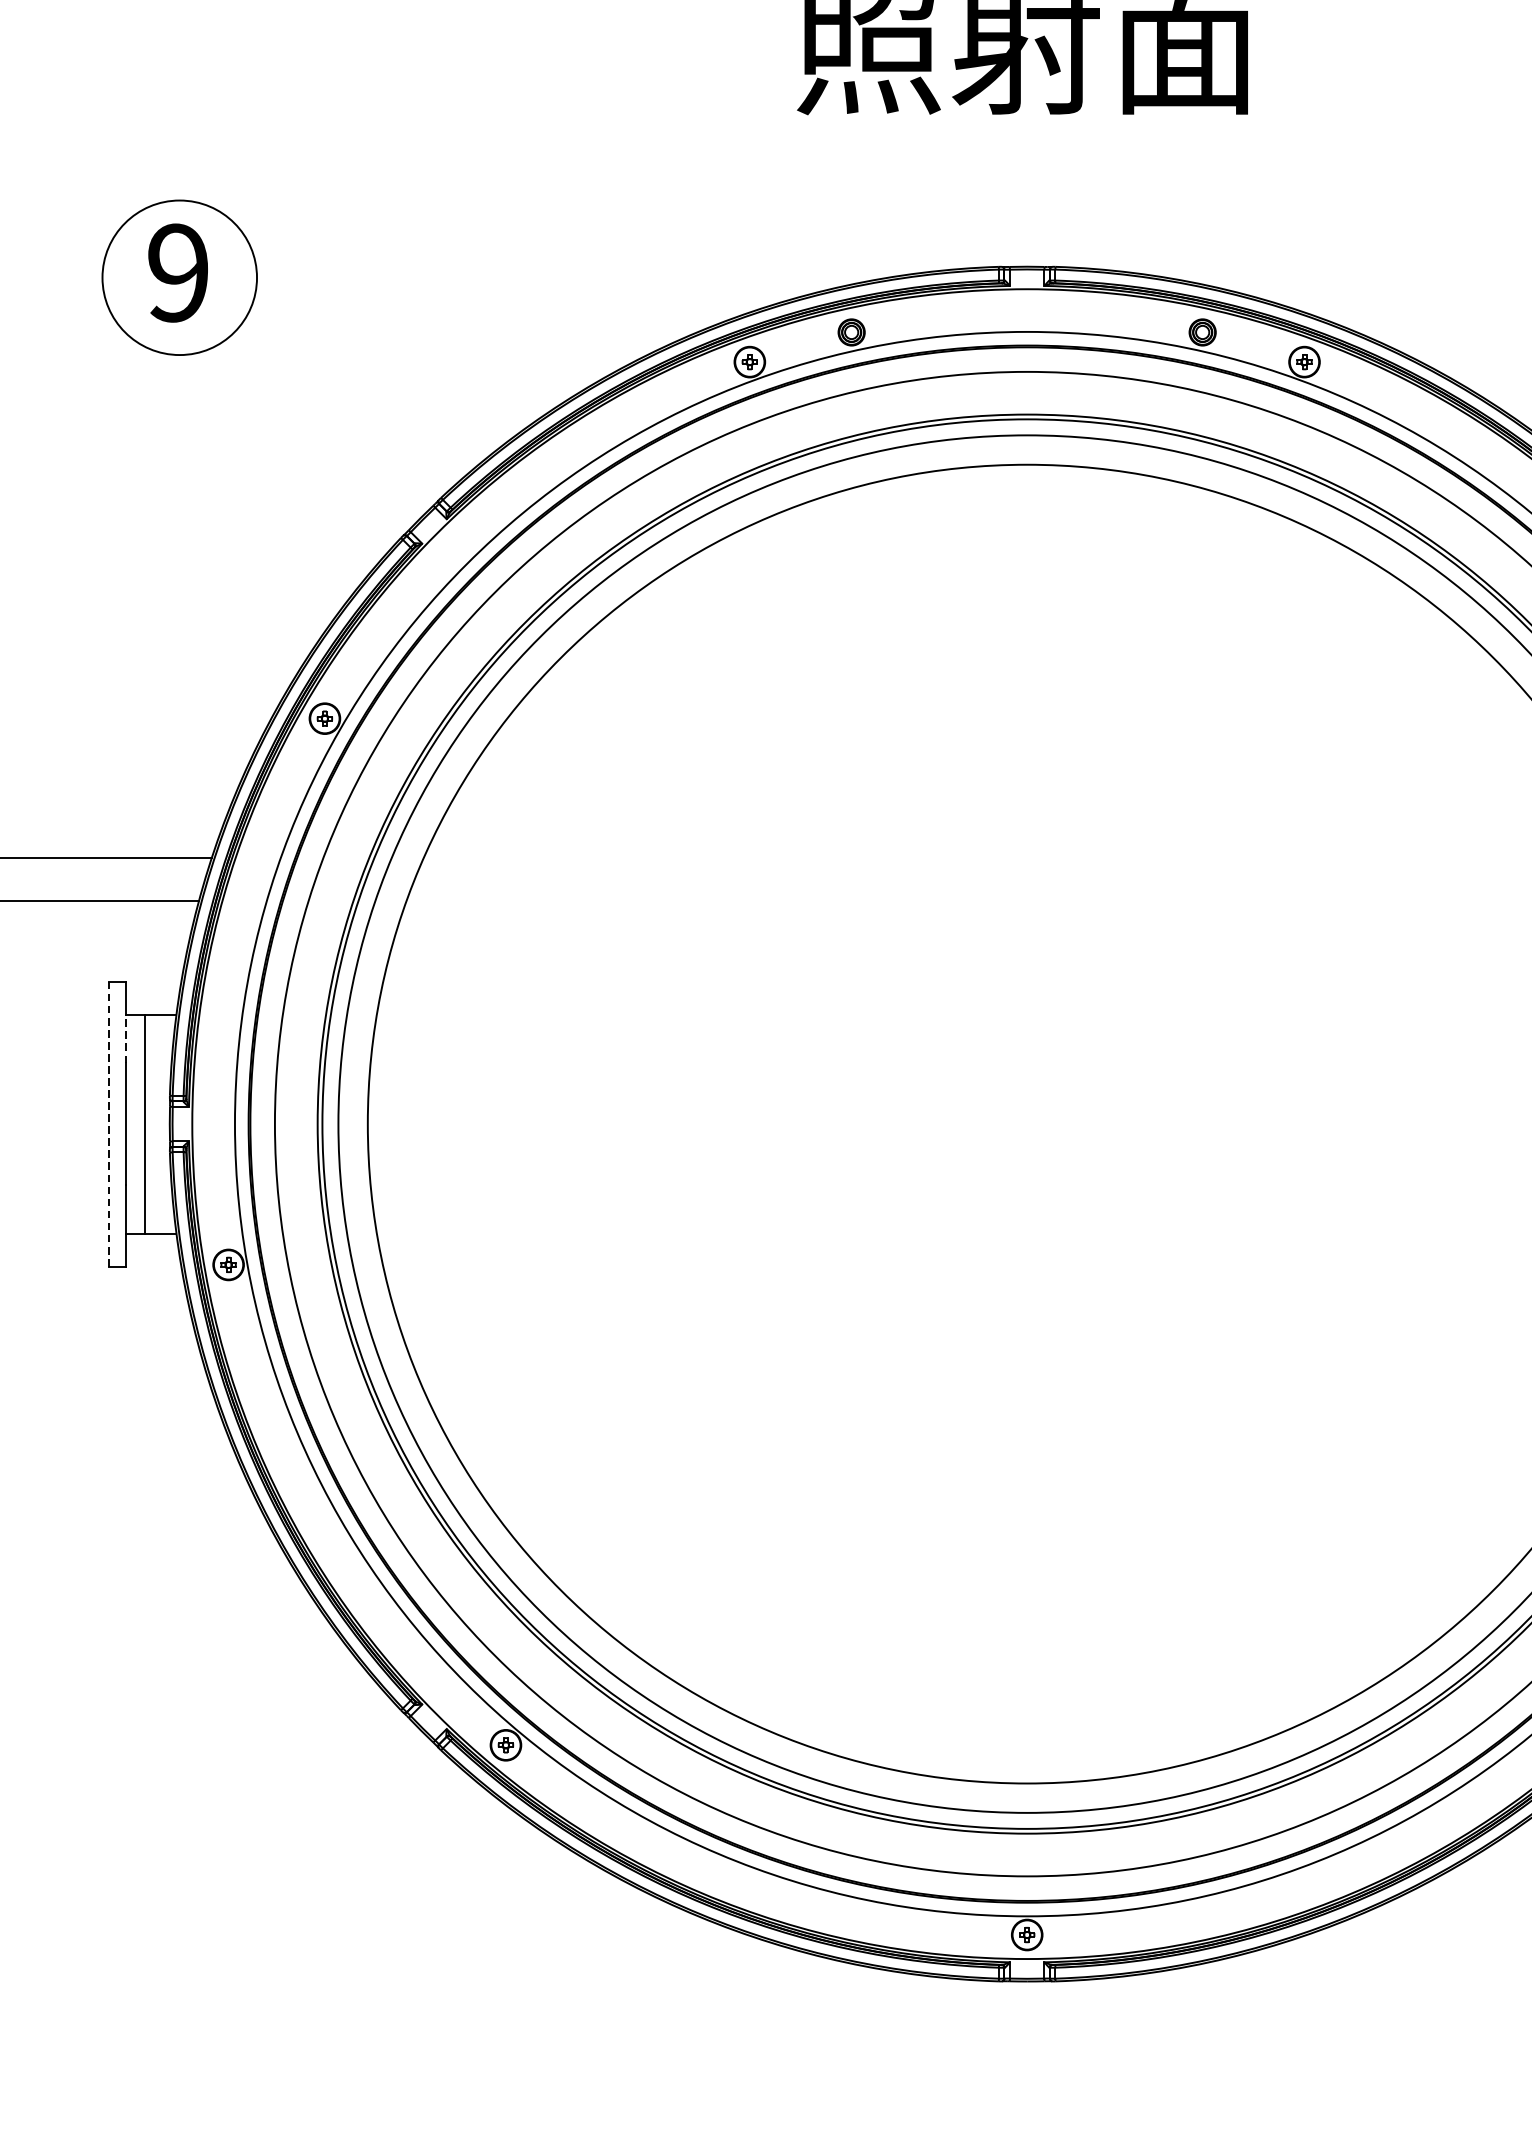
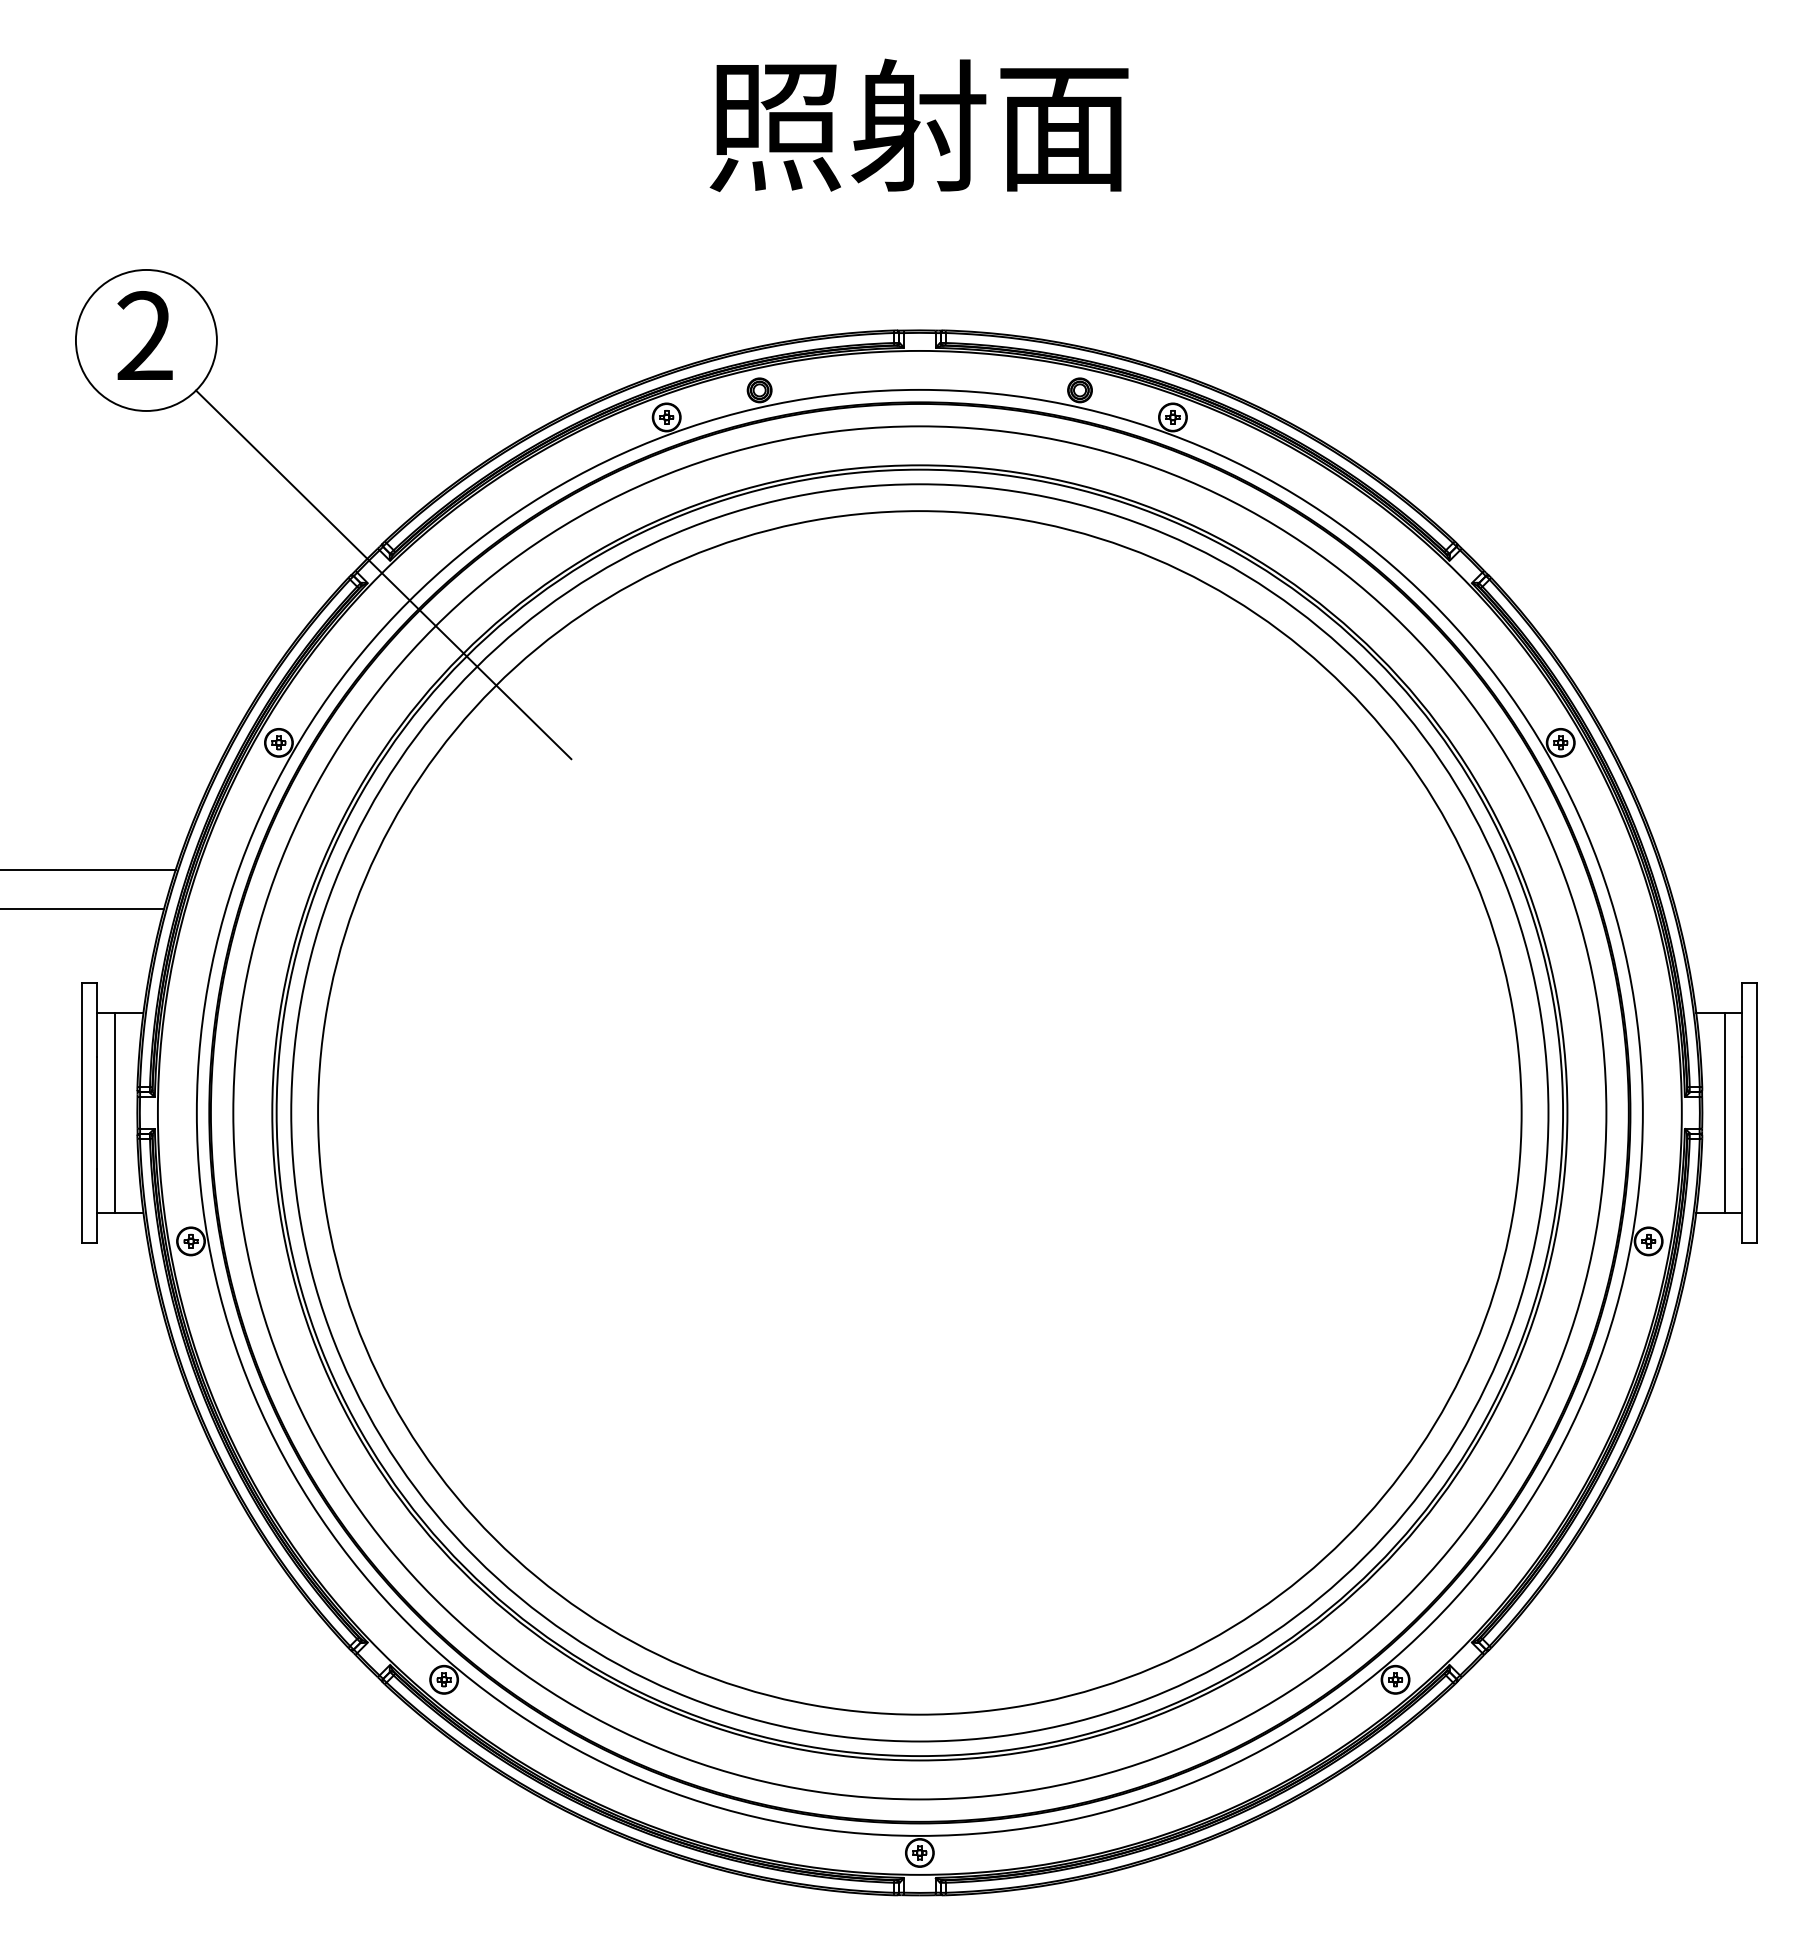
text: (177, 273) -> (144, 336), 9 -> 2
line: (439, 534) -> (383, 574), added
line: (126, 1038) -> (97, 1034), dashed -> solid
line: (109, 1123) -> (82, 1112), dashed -> solid

